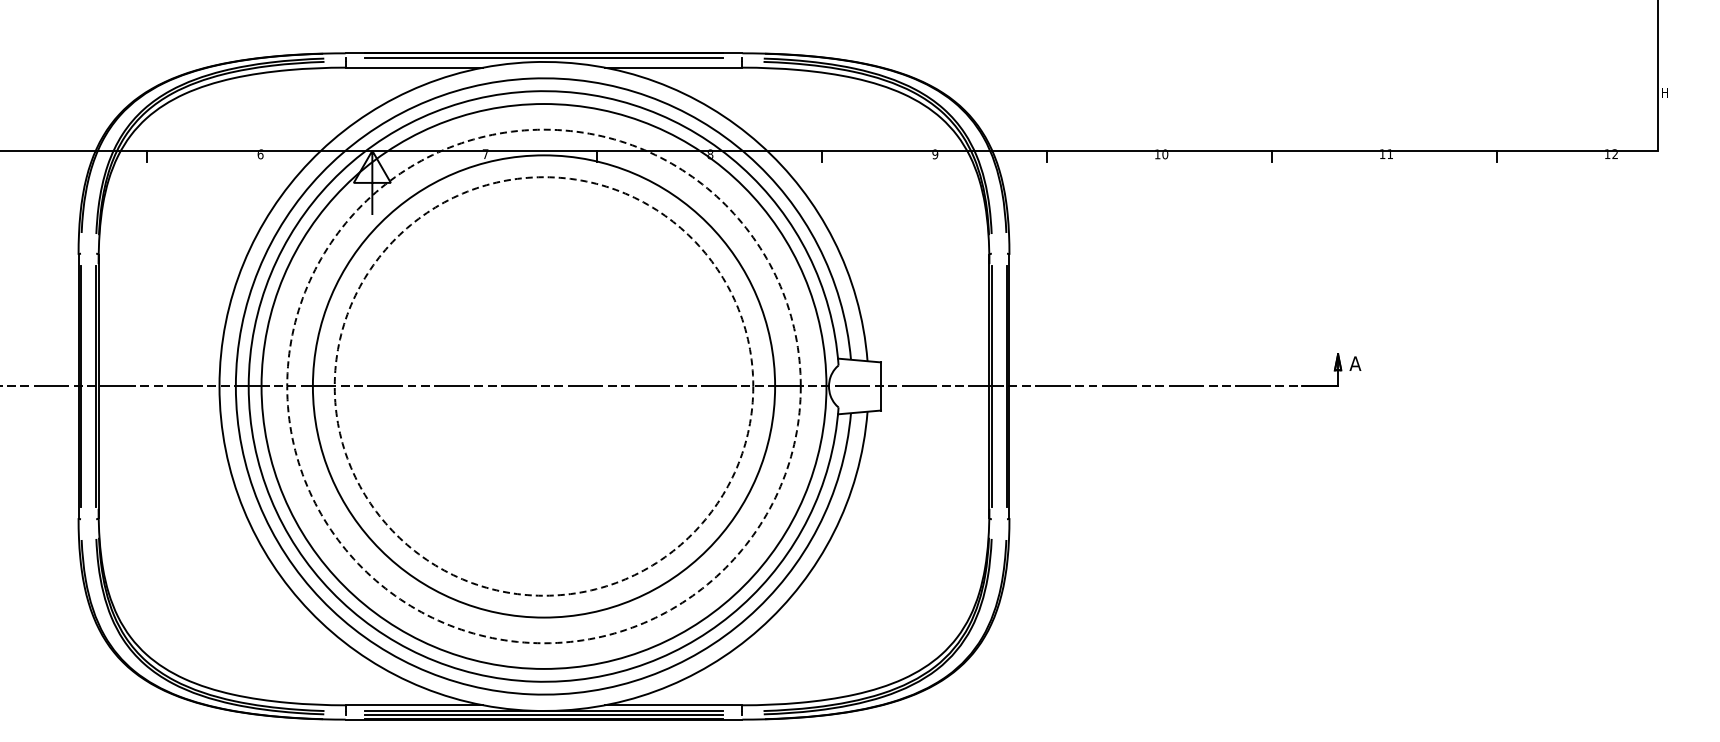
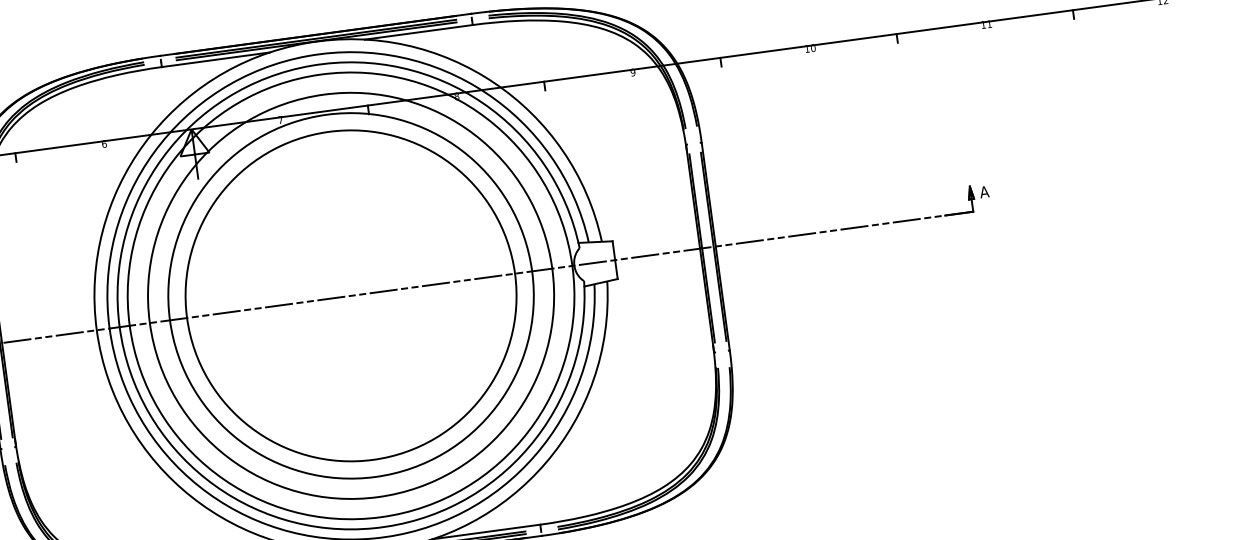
line: (543, 61) -> (316, 41), added
circle: (543, 386) -> (350, 295), dashed -> solid
circle: (543, 386) -> (350, 295), dashed -> solid

